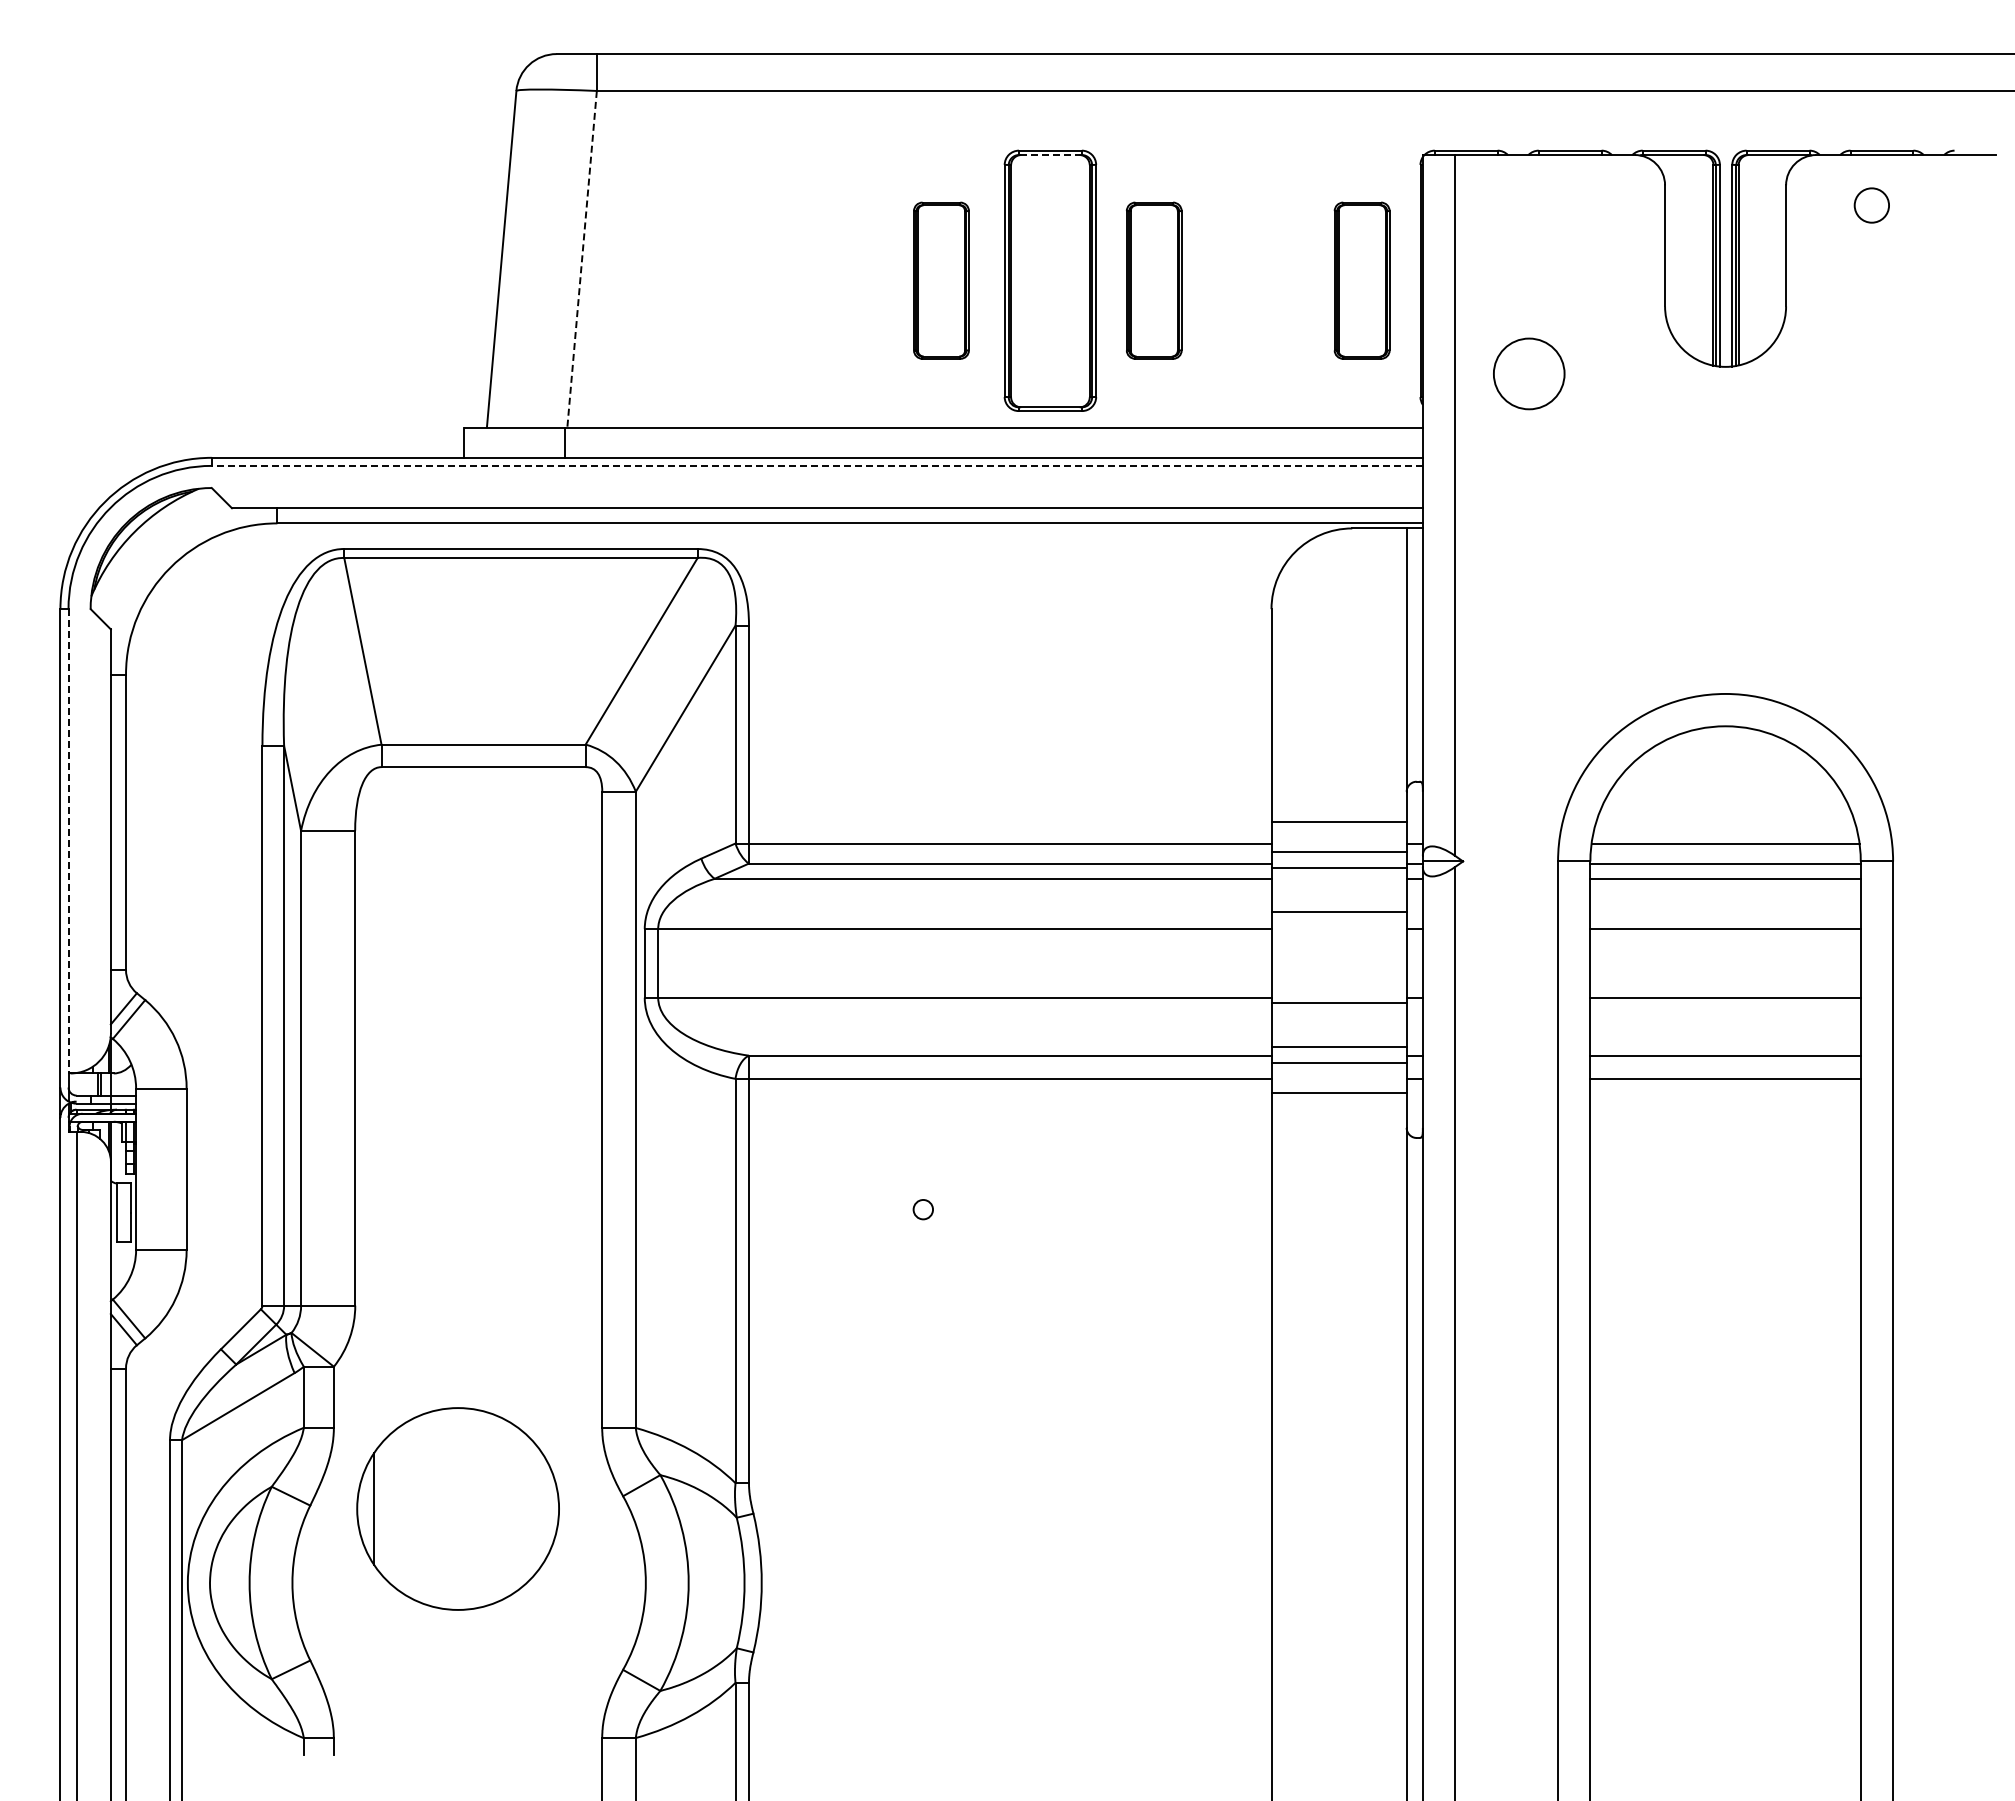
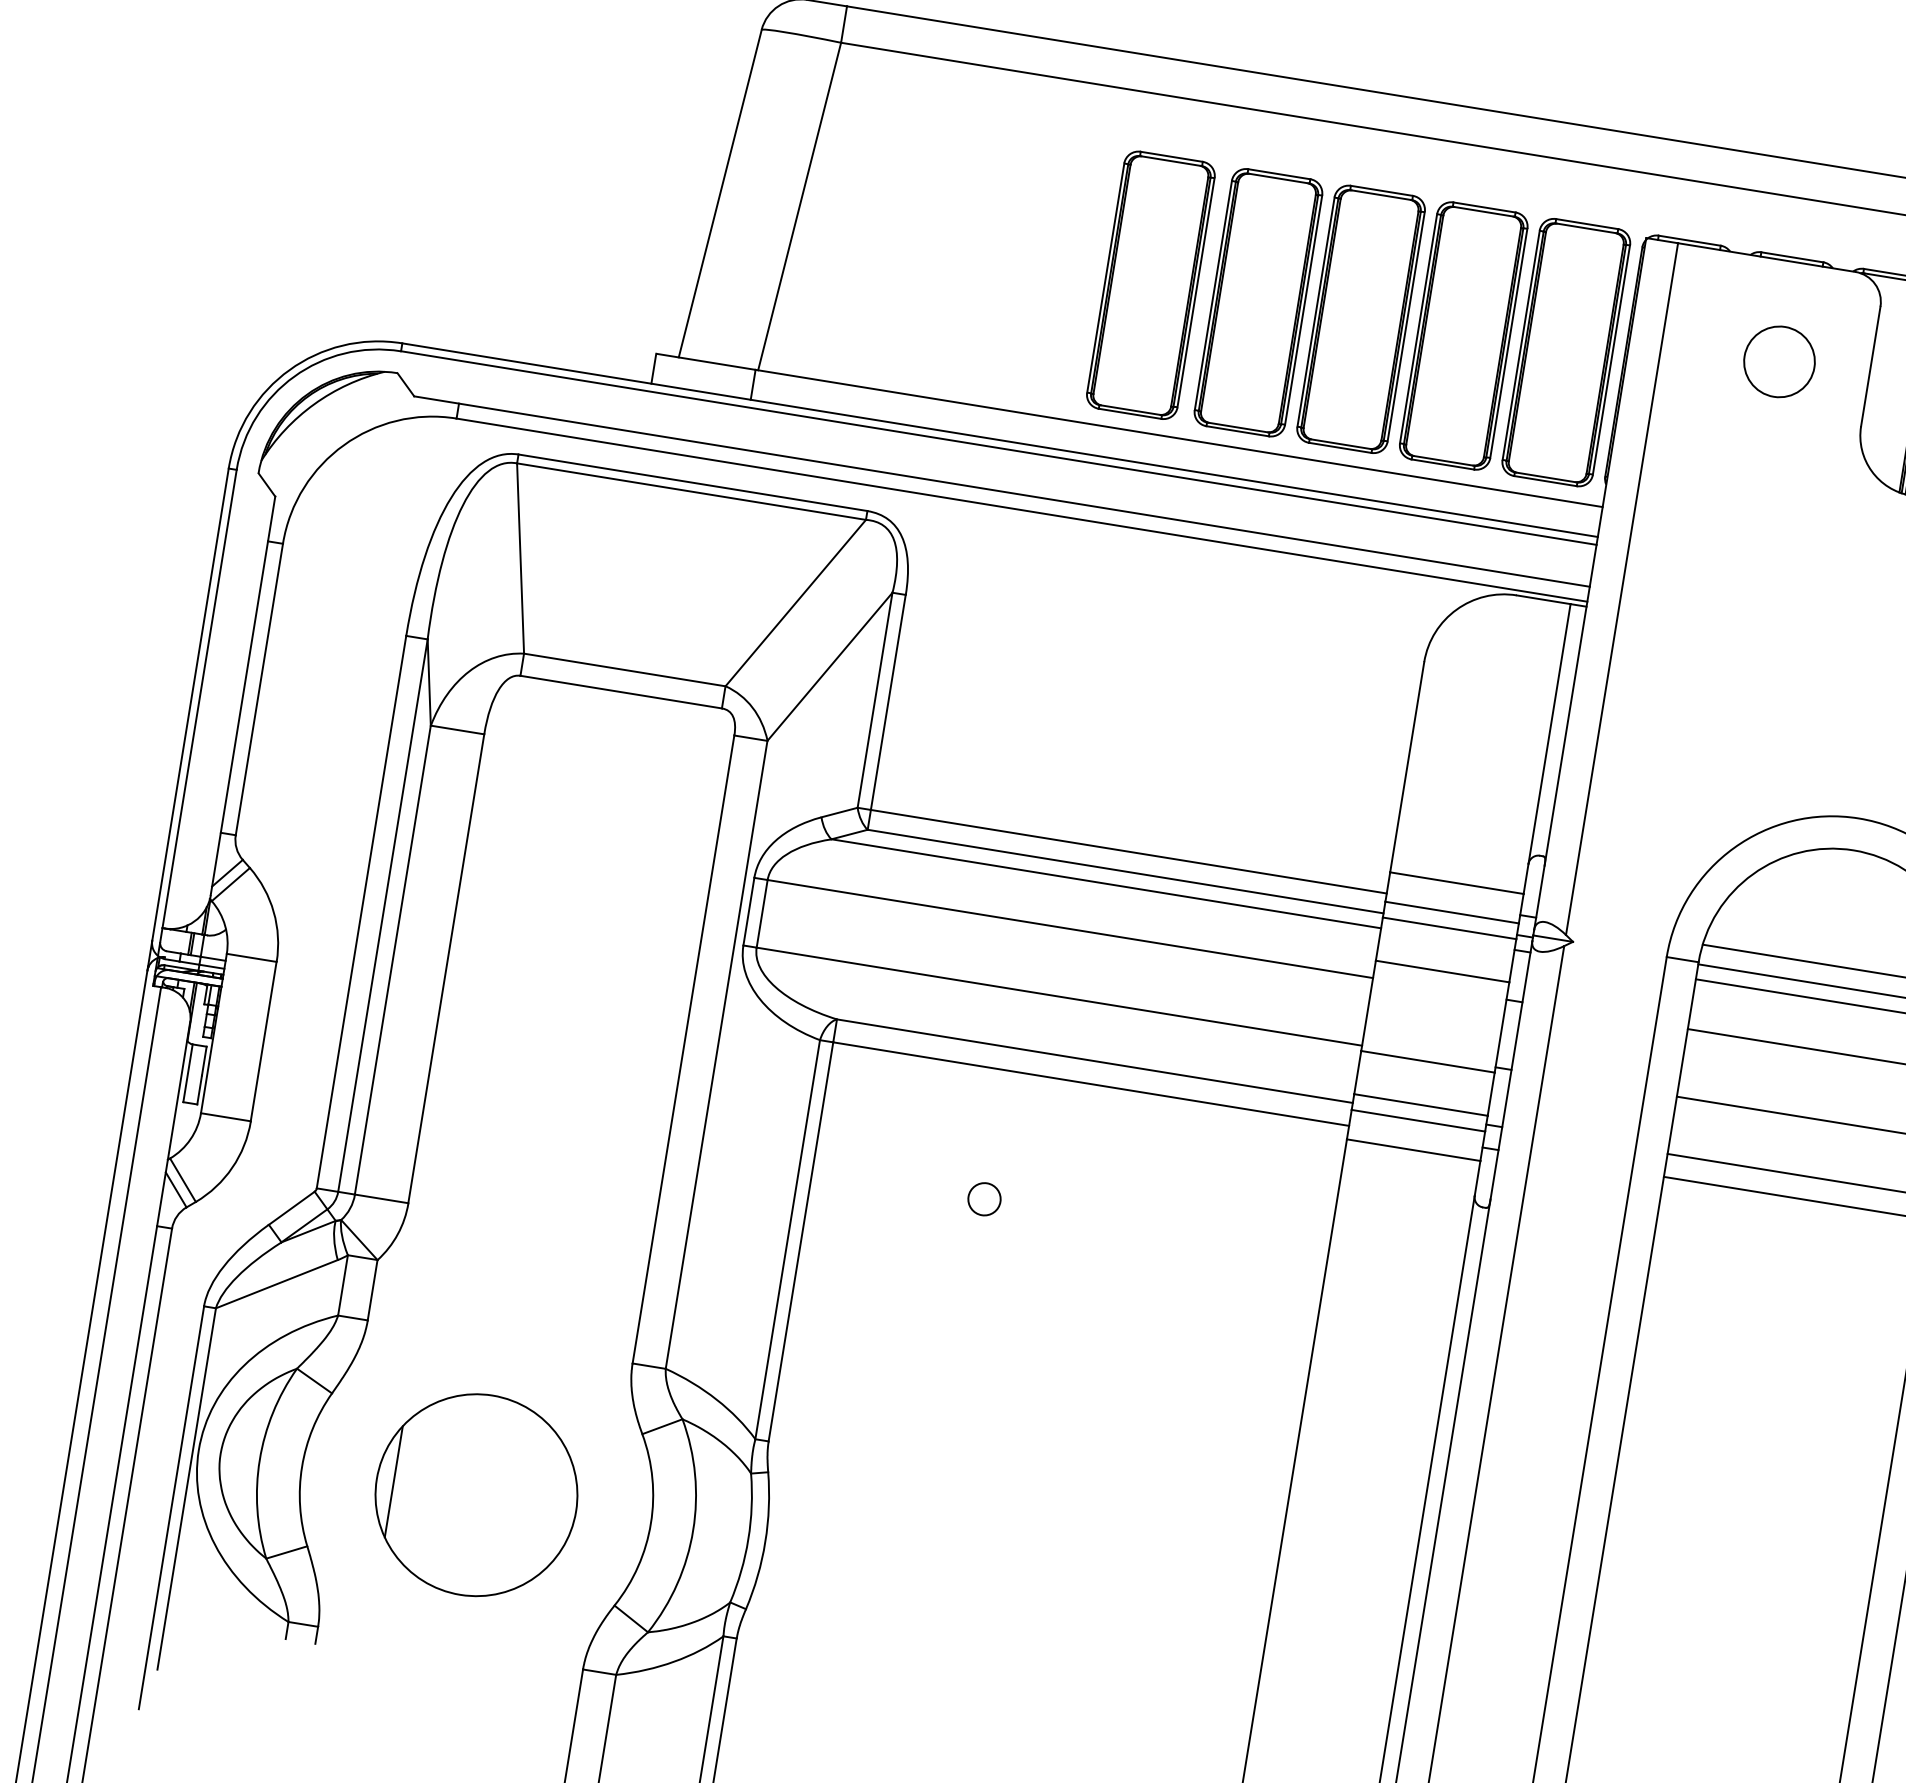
line: (1049, 155) -> (1277, 178), dashed -> solid
line: (582, 259) -> (799, 206), dashed -> solid
part: (941, 280) -> (1151, 284), size x1.67
part: (1153, 280) -> (1360, 318), size x1.67
part: (1257, 280) -> (1462, 335), added
part: (1361, 280) -> (1565, 352), size x1.67
circle: (1529, 373) -> (1779, 361), moved
line: (817, 465) -> (999, 447), dashed -> solid
line: (68, 841) -> (199, 699), dashed -> solid
circle: (923, 1209) -> (984, 1199), size x1.67
part: (457, 1508) -> (475, 1494), moved

